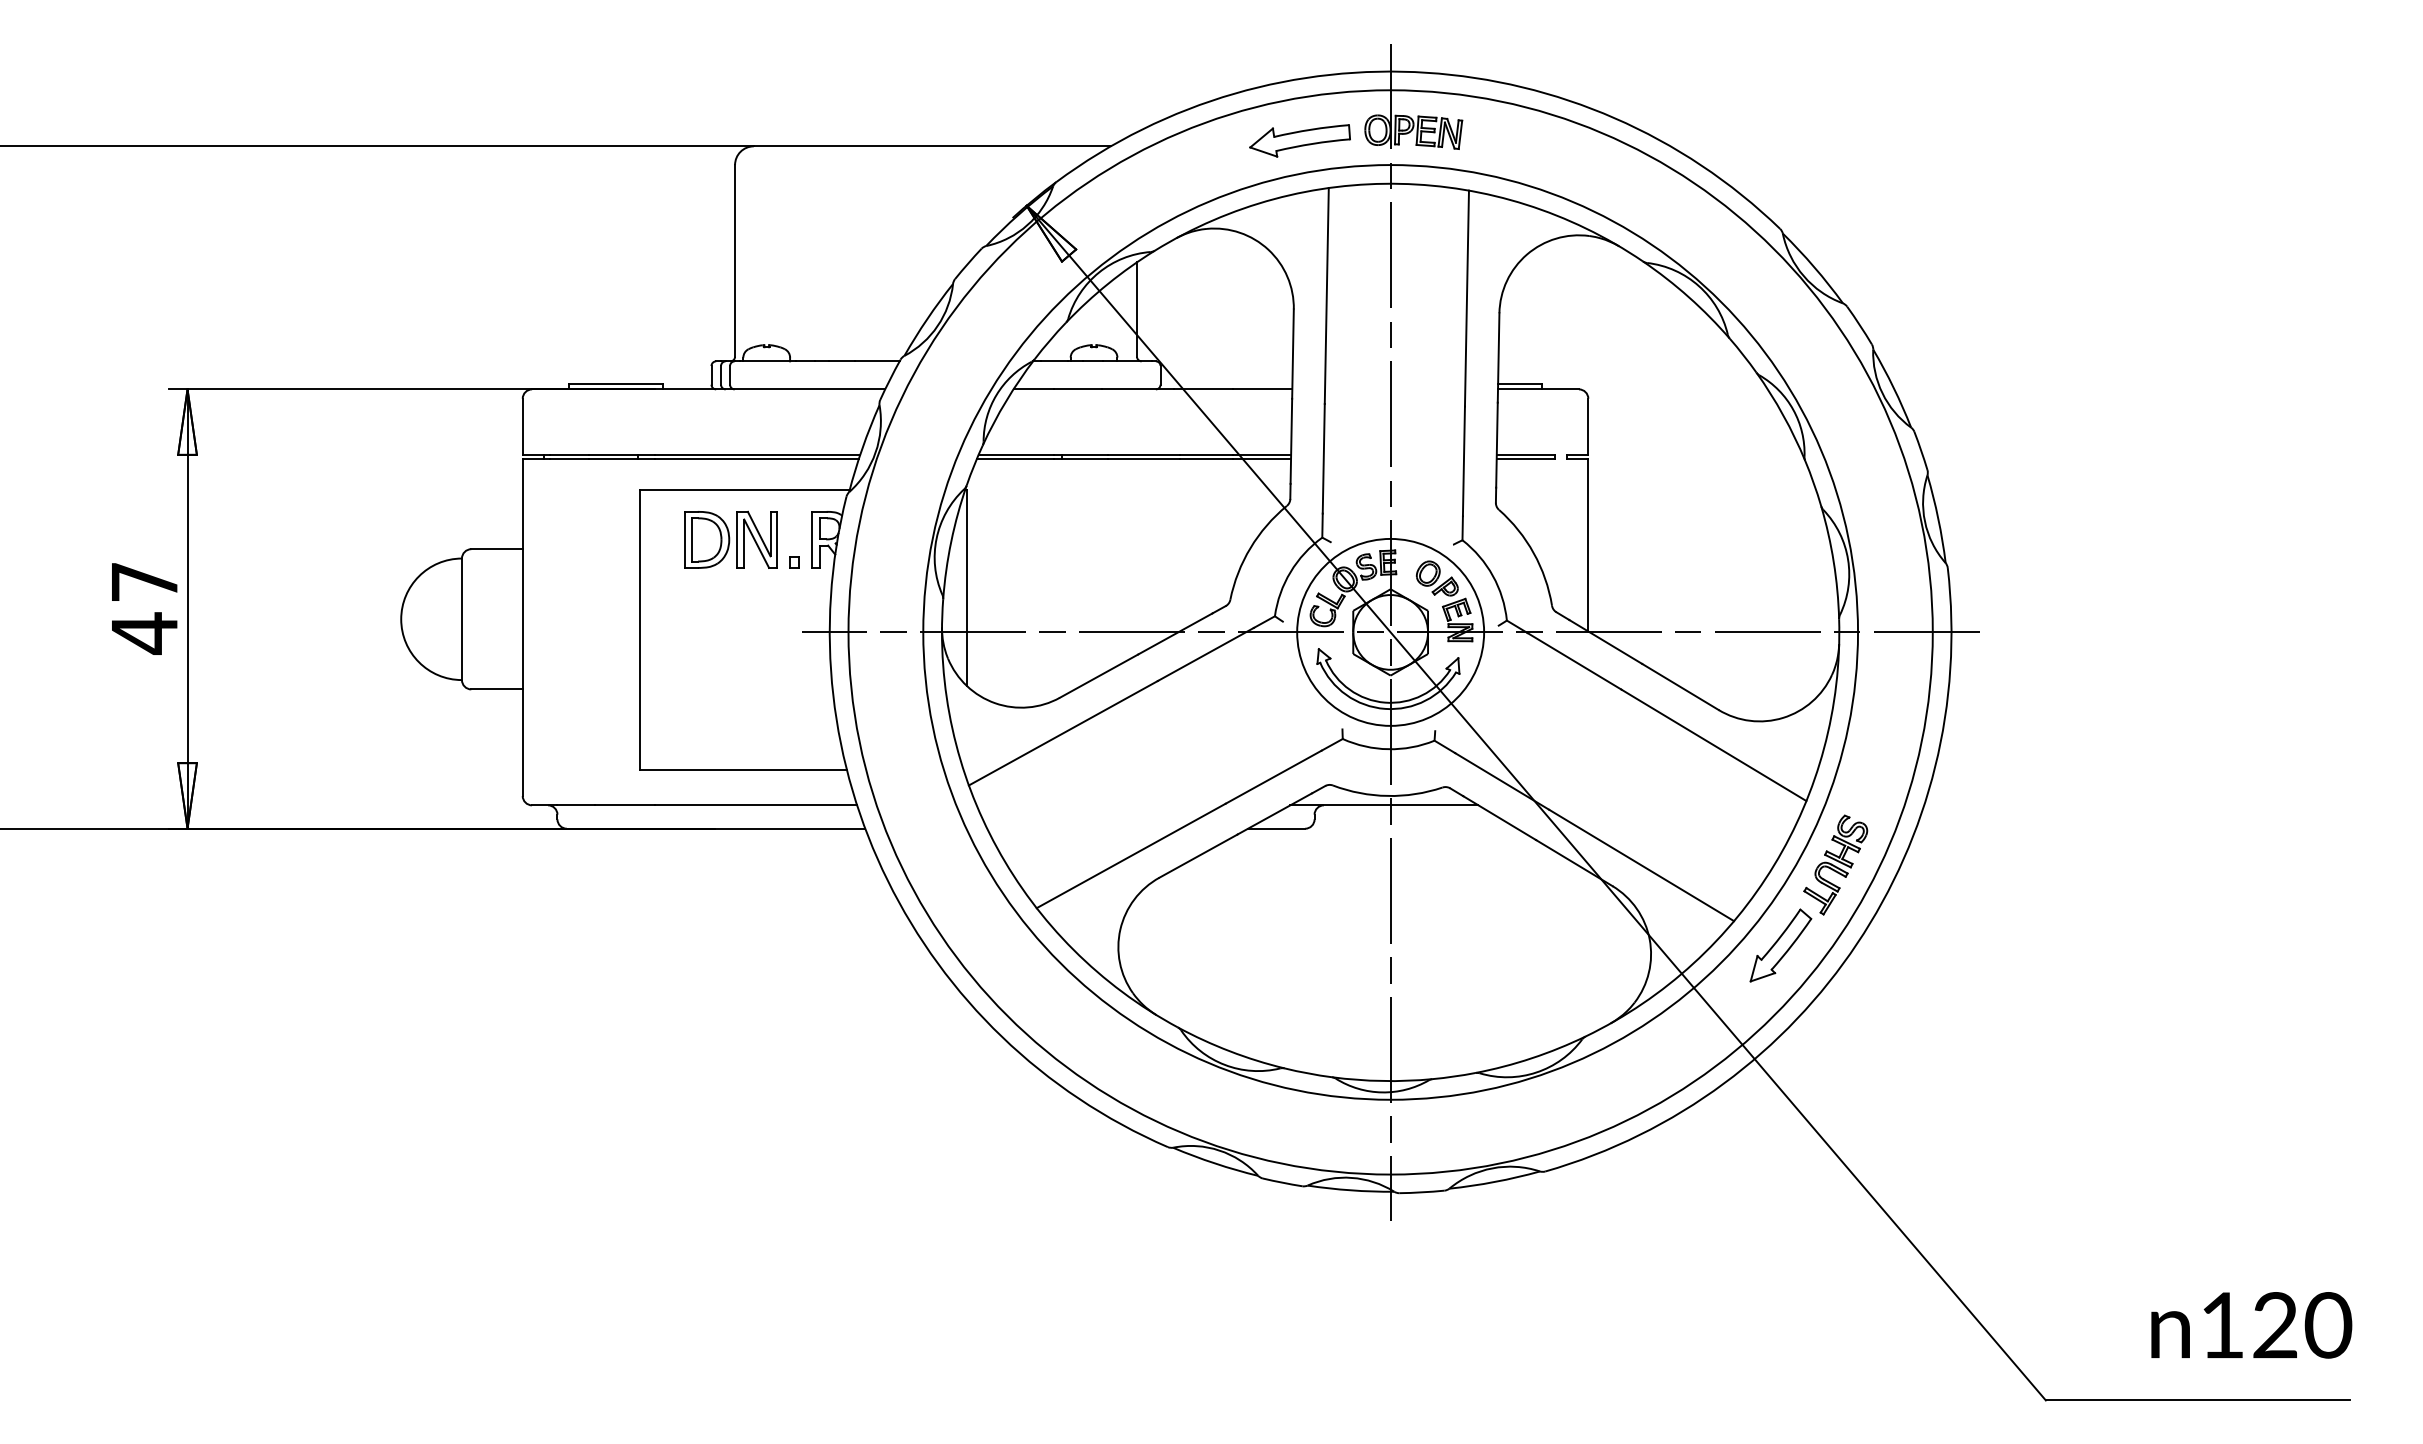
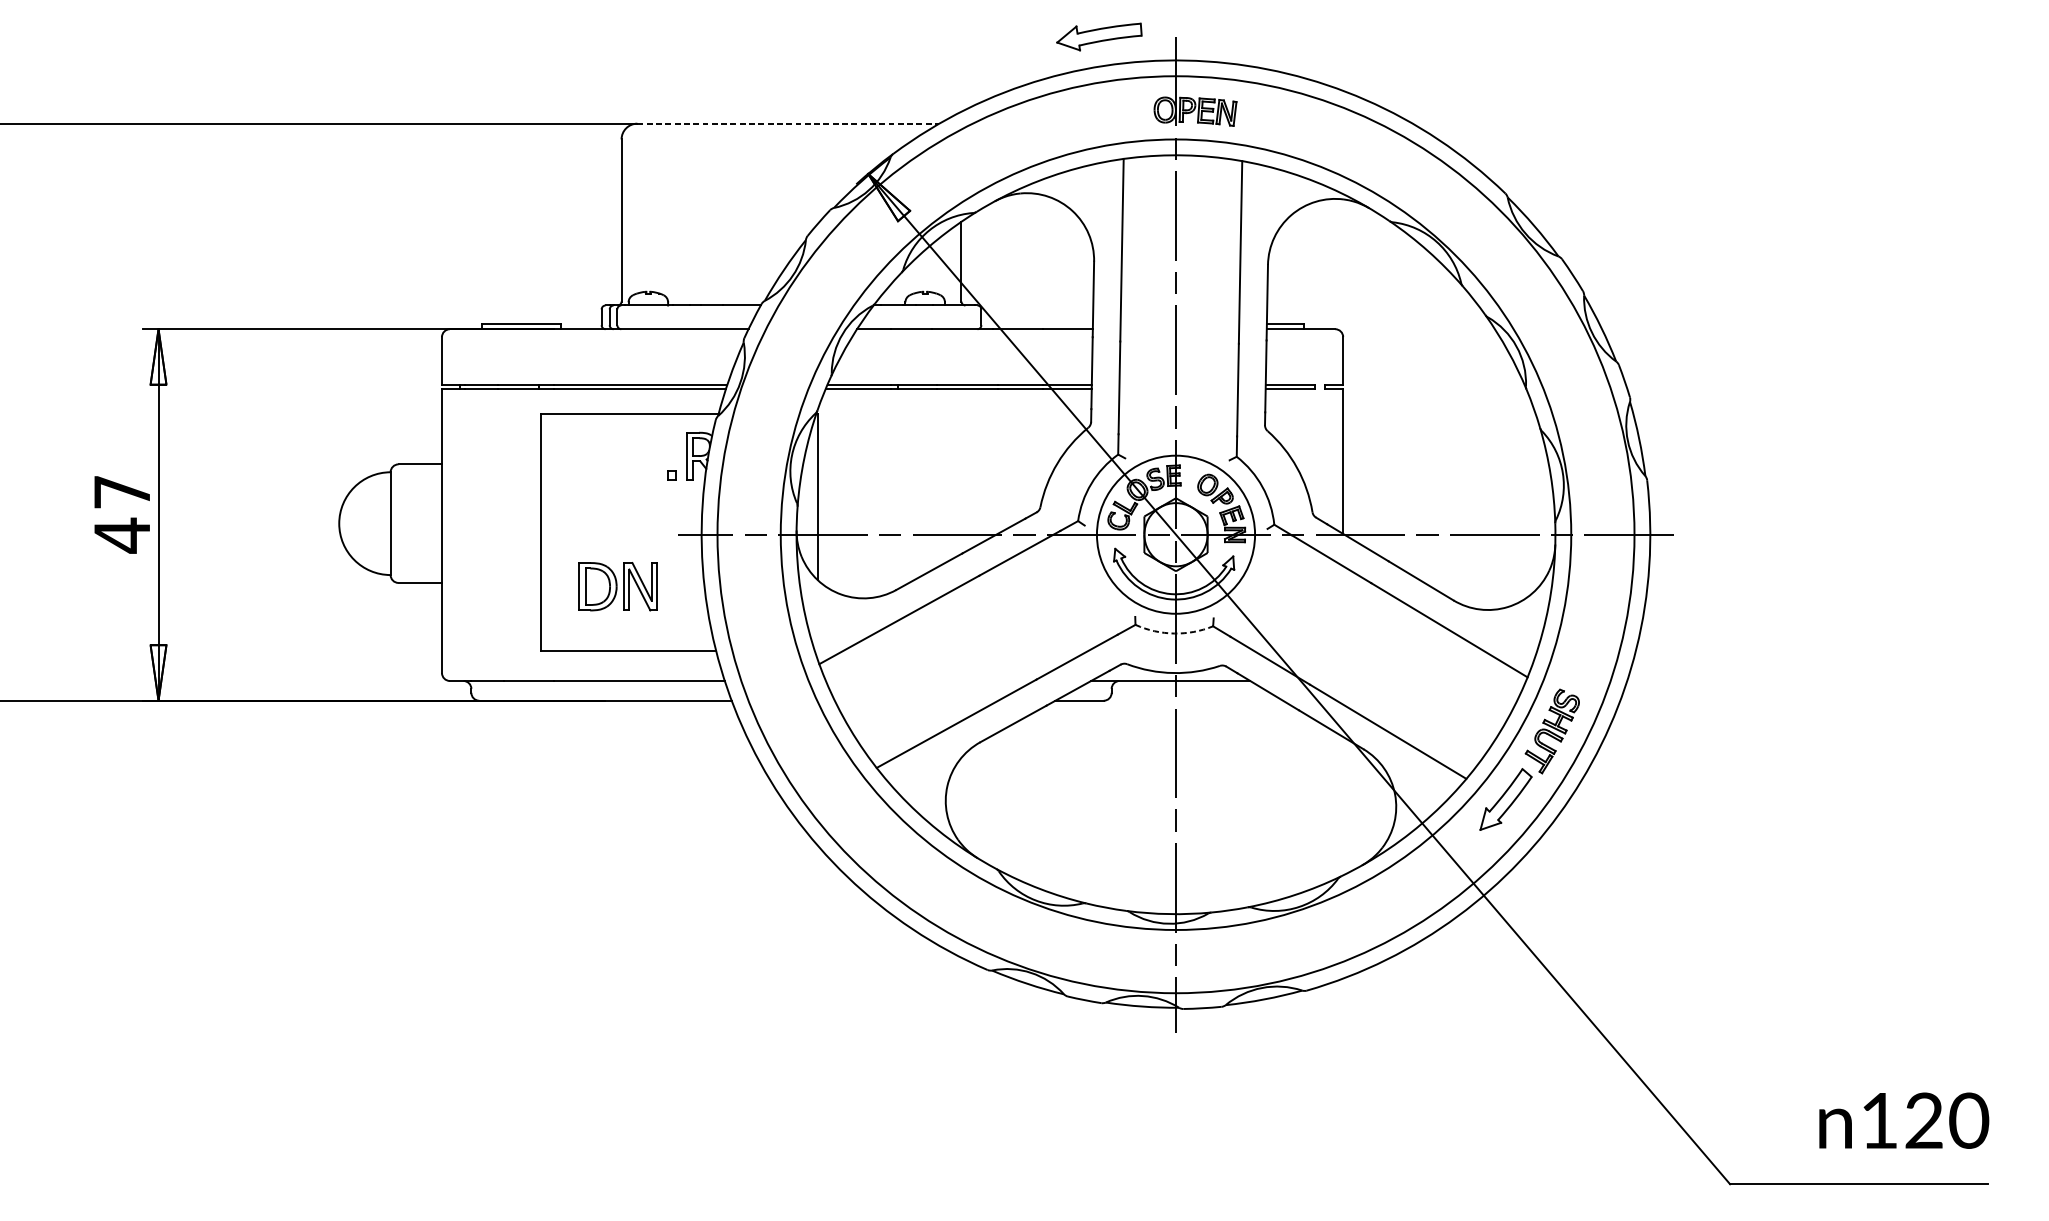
part: (1299, 140) -> (1098, 36), moved
line: (932, 146) -> (788, 123), solid -> dashed
part: (730, 539) -> (617, 586), moved
arc: (1388, 749) -> (1174, 633), solid -> dashed

